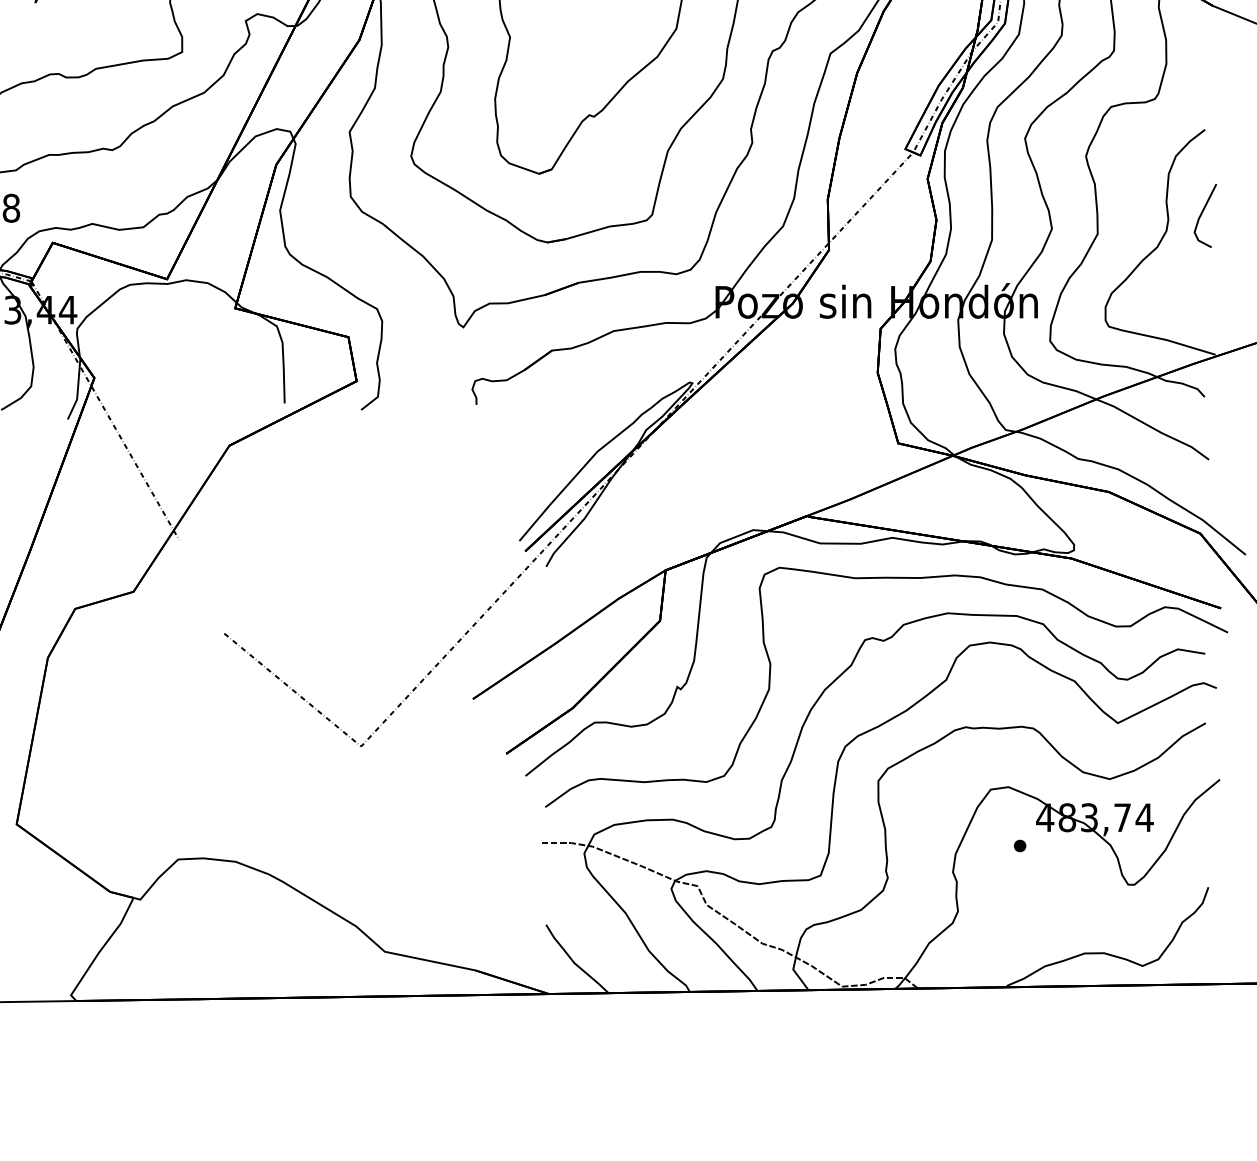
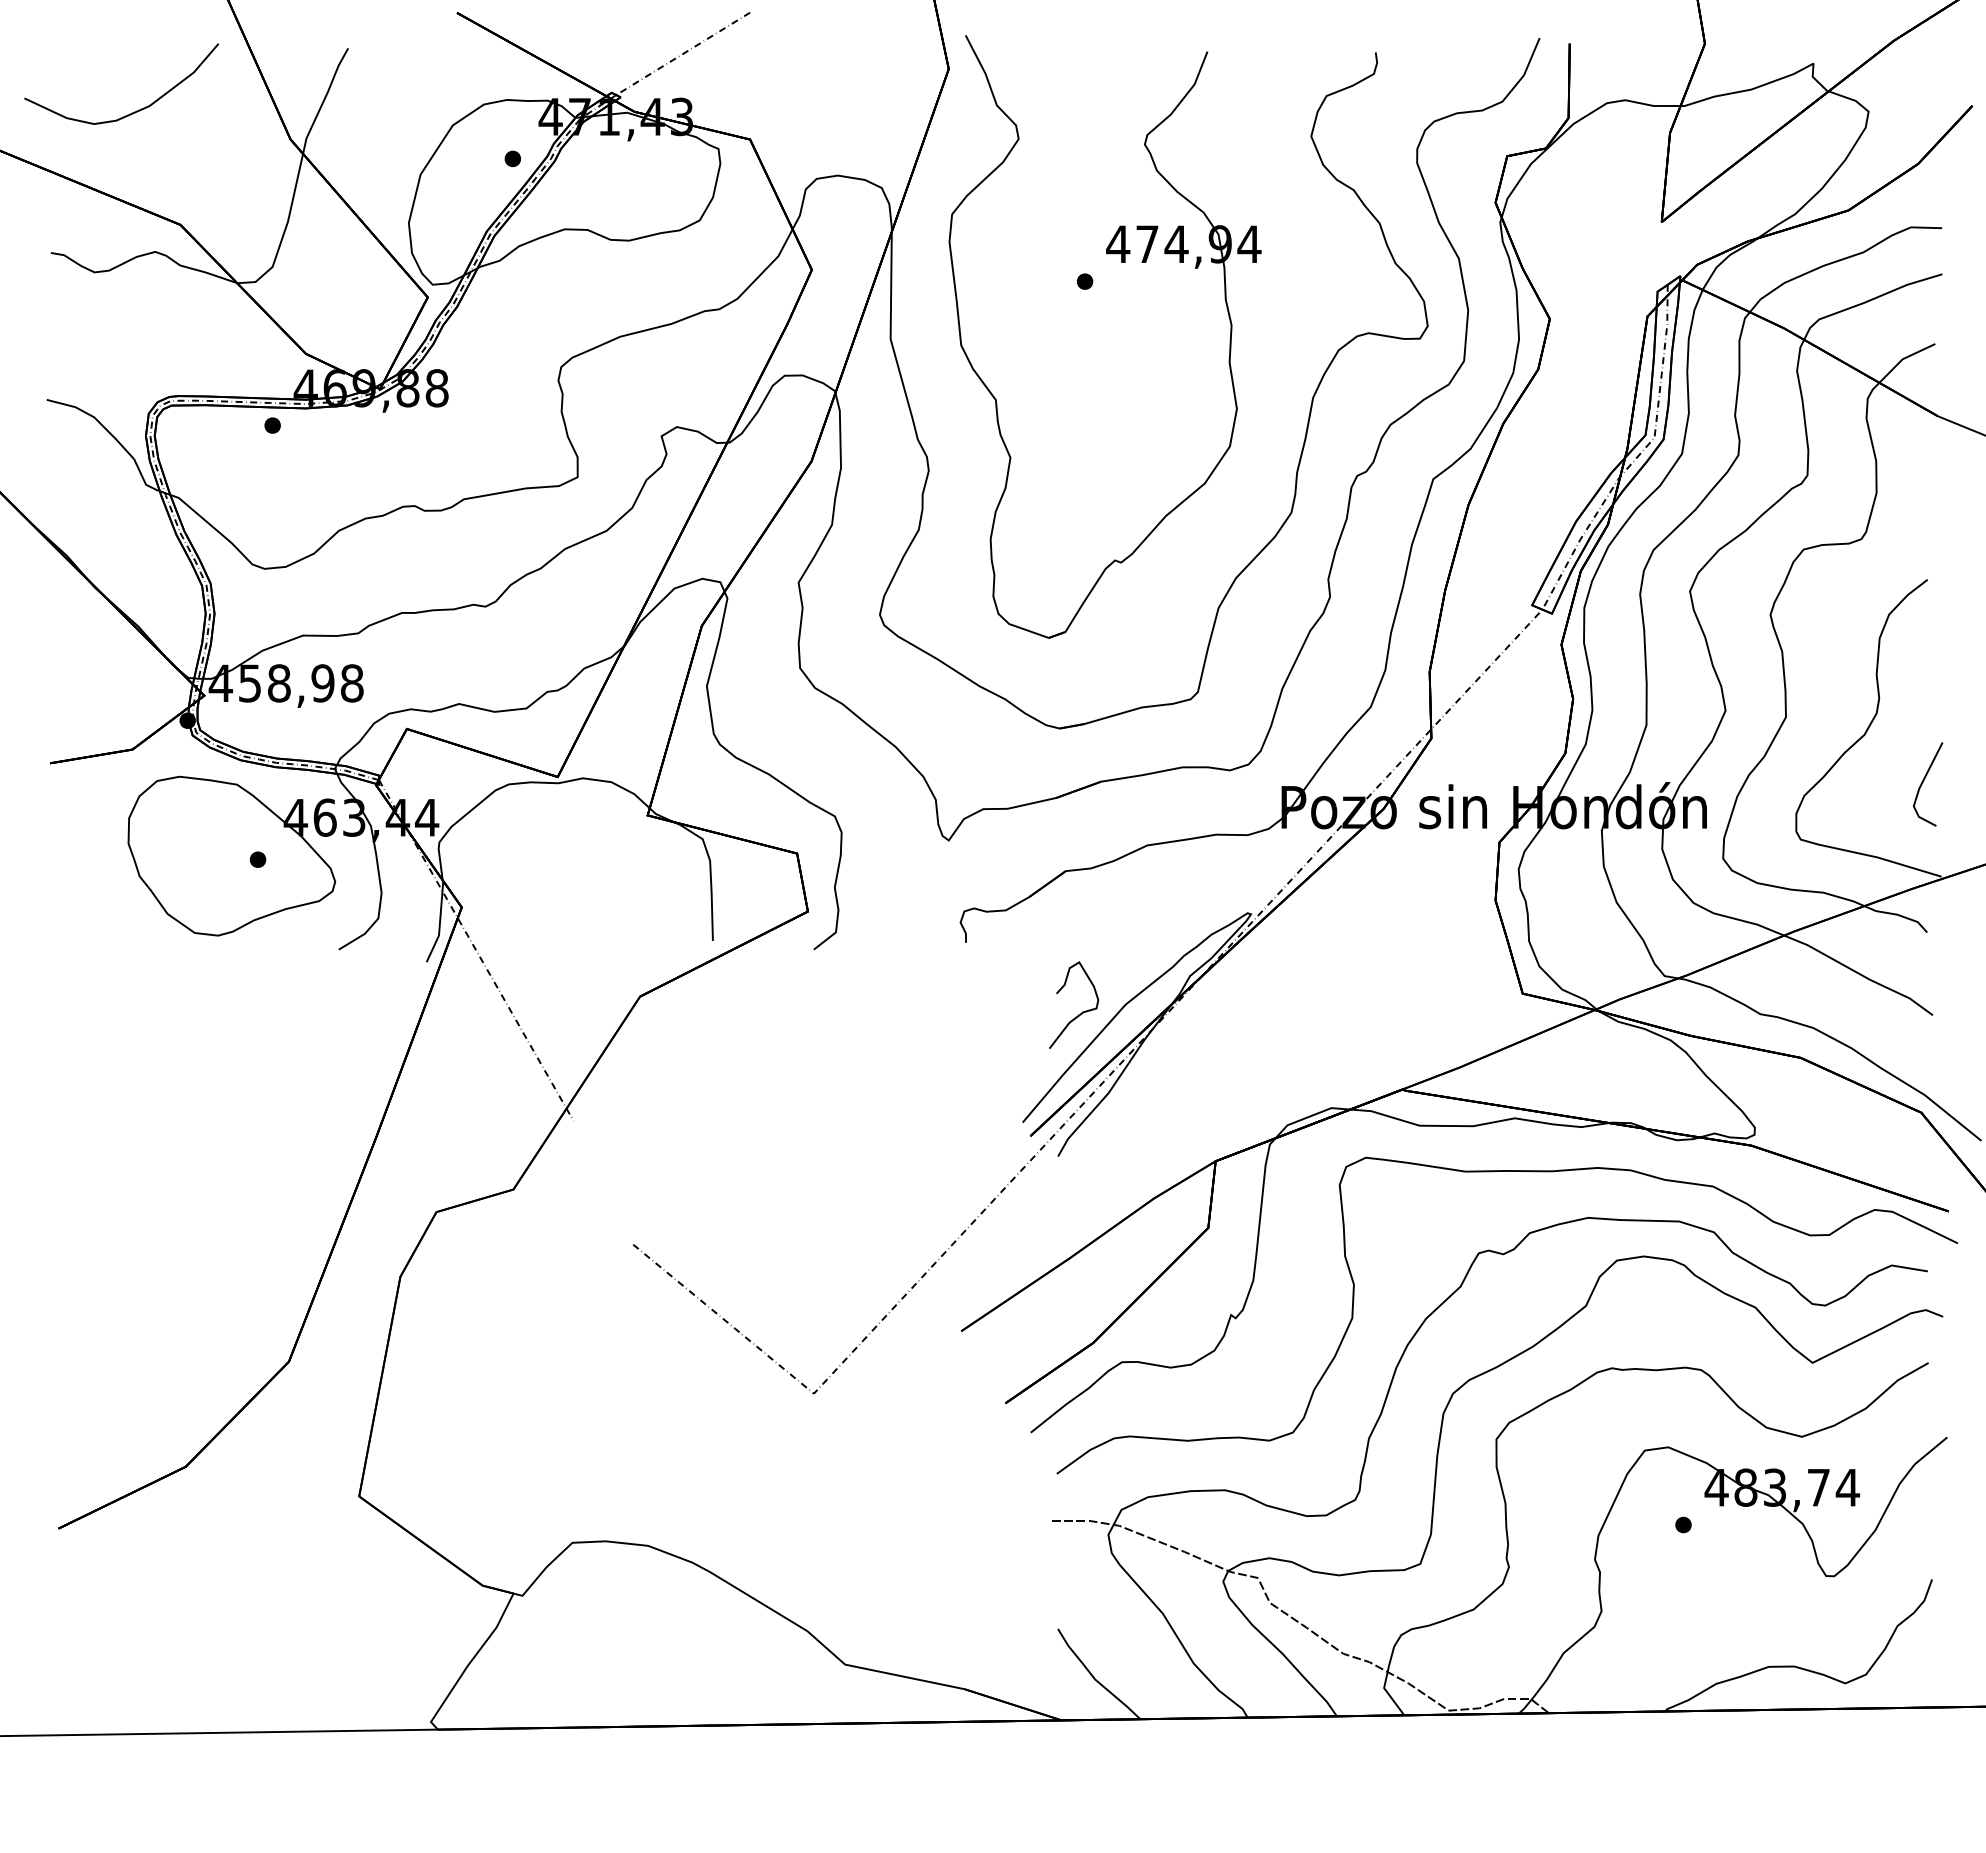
line: (1201, 214) -> (1923, 782), moved
curve: (564, 456) -> (1082, 1011), added

